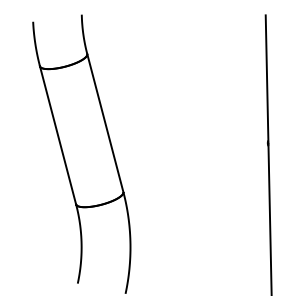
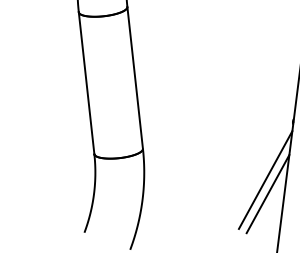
line: (249, 204) -> (265, 179), added
line: (253, 218) -> (267, 193), added

